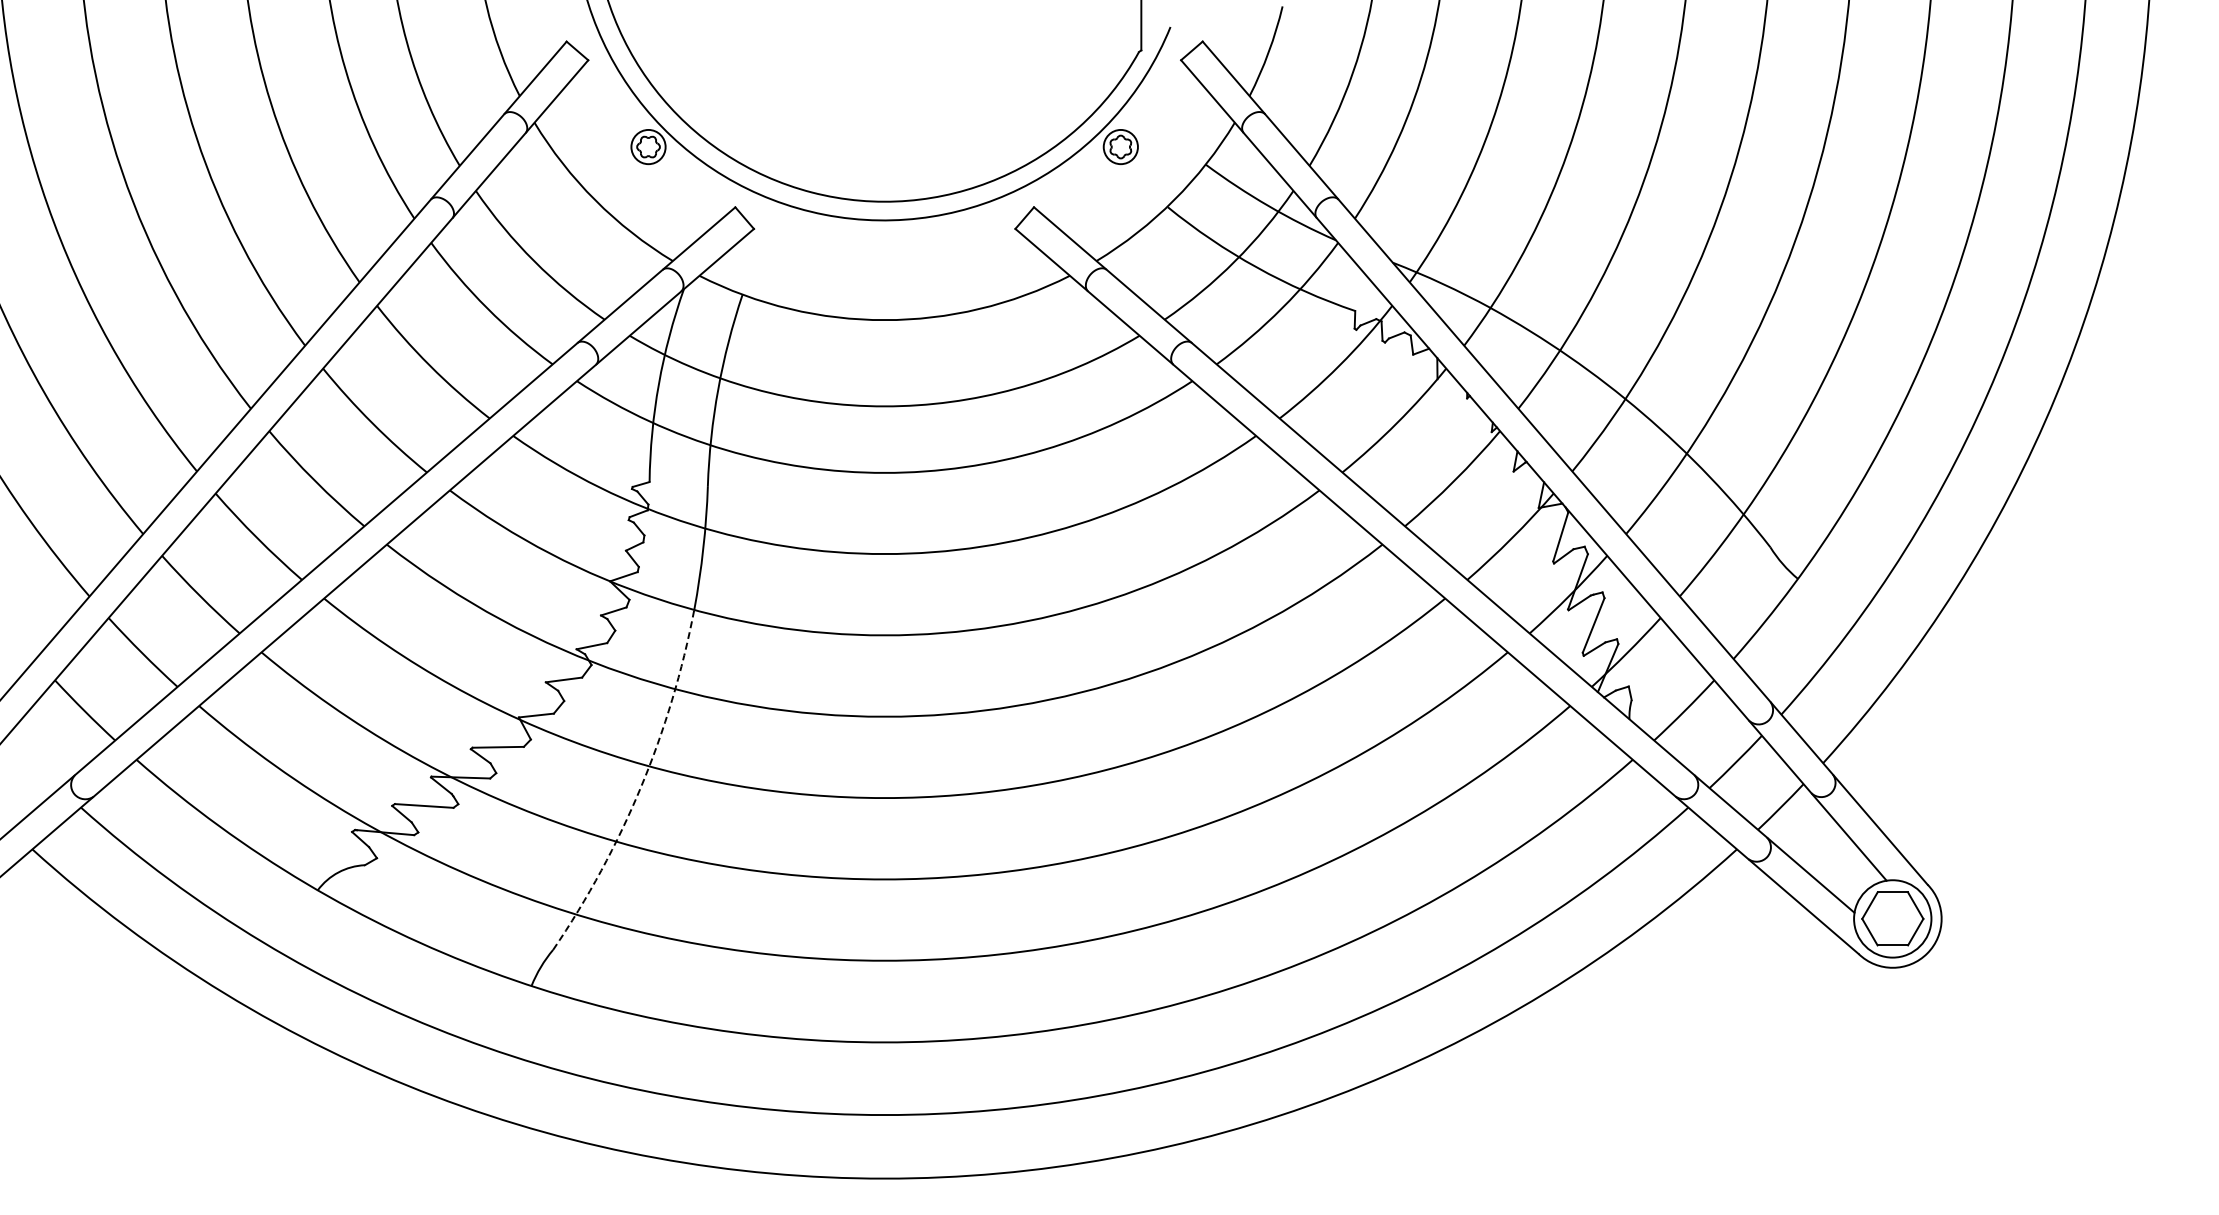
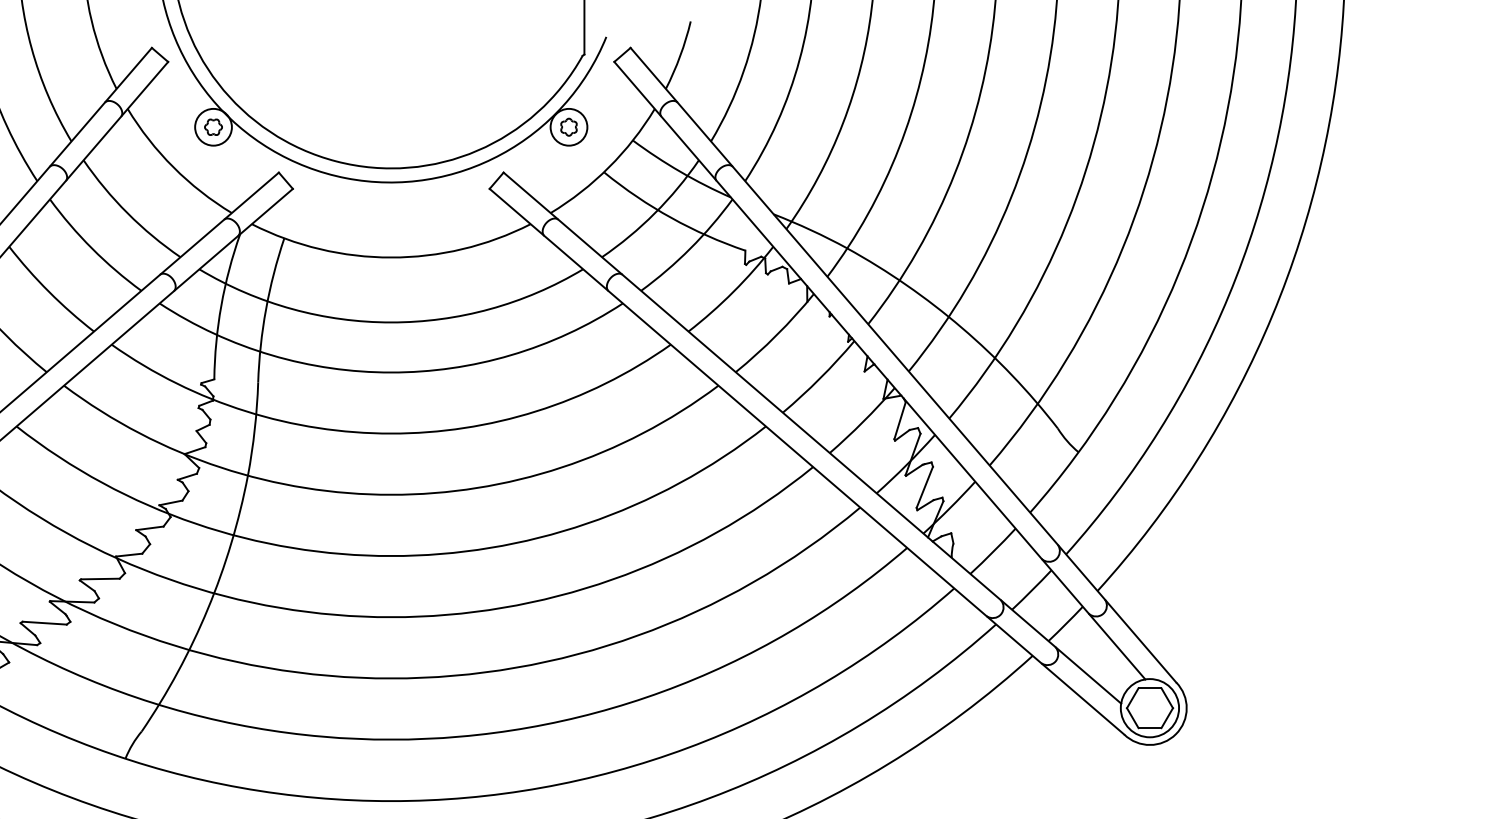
circle: (648, 146) -> (213, 126), size x1.43
circle: (1120, 146) -> (568, 126), size x1.43
arc: (641, 787) -> (208, 609), dashed -> solid

